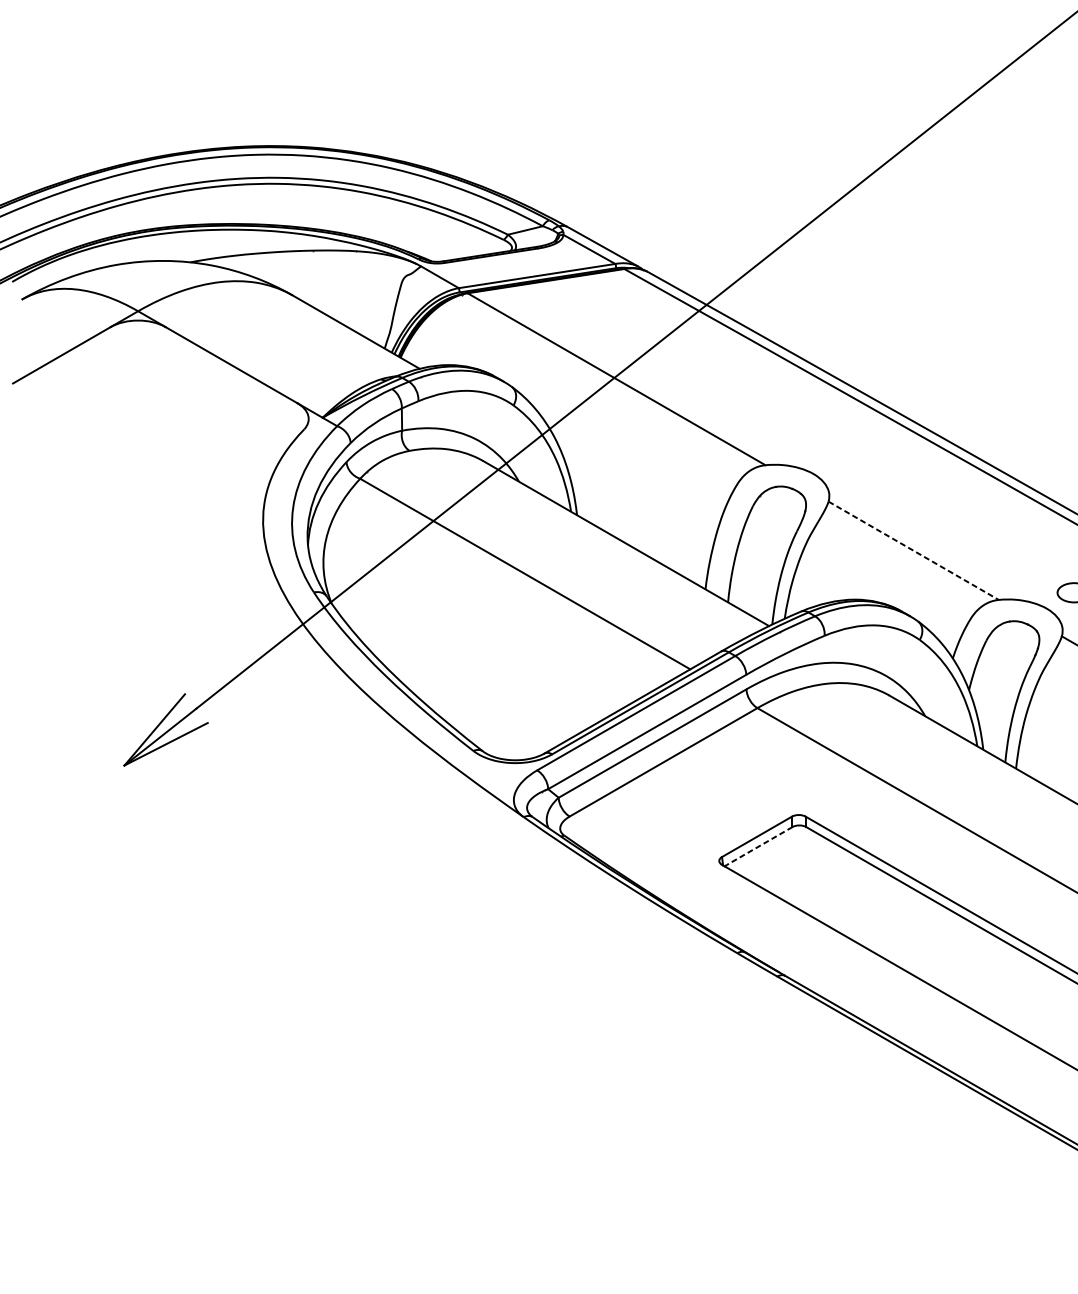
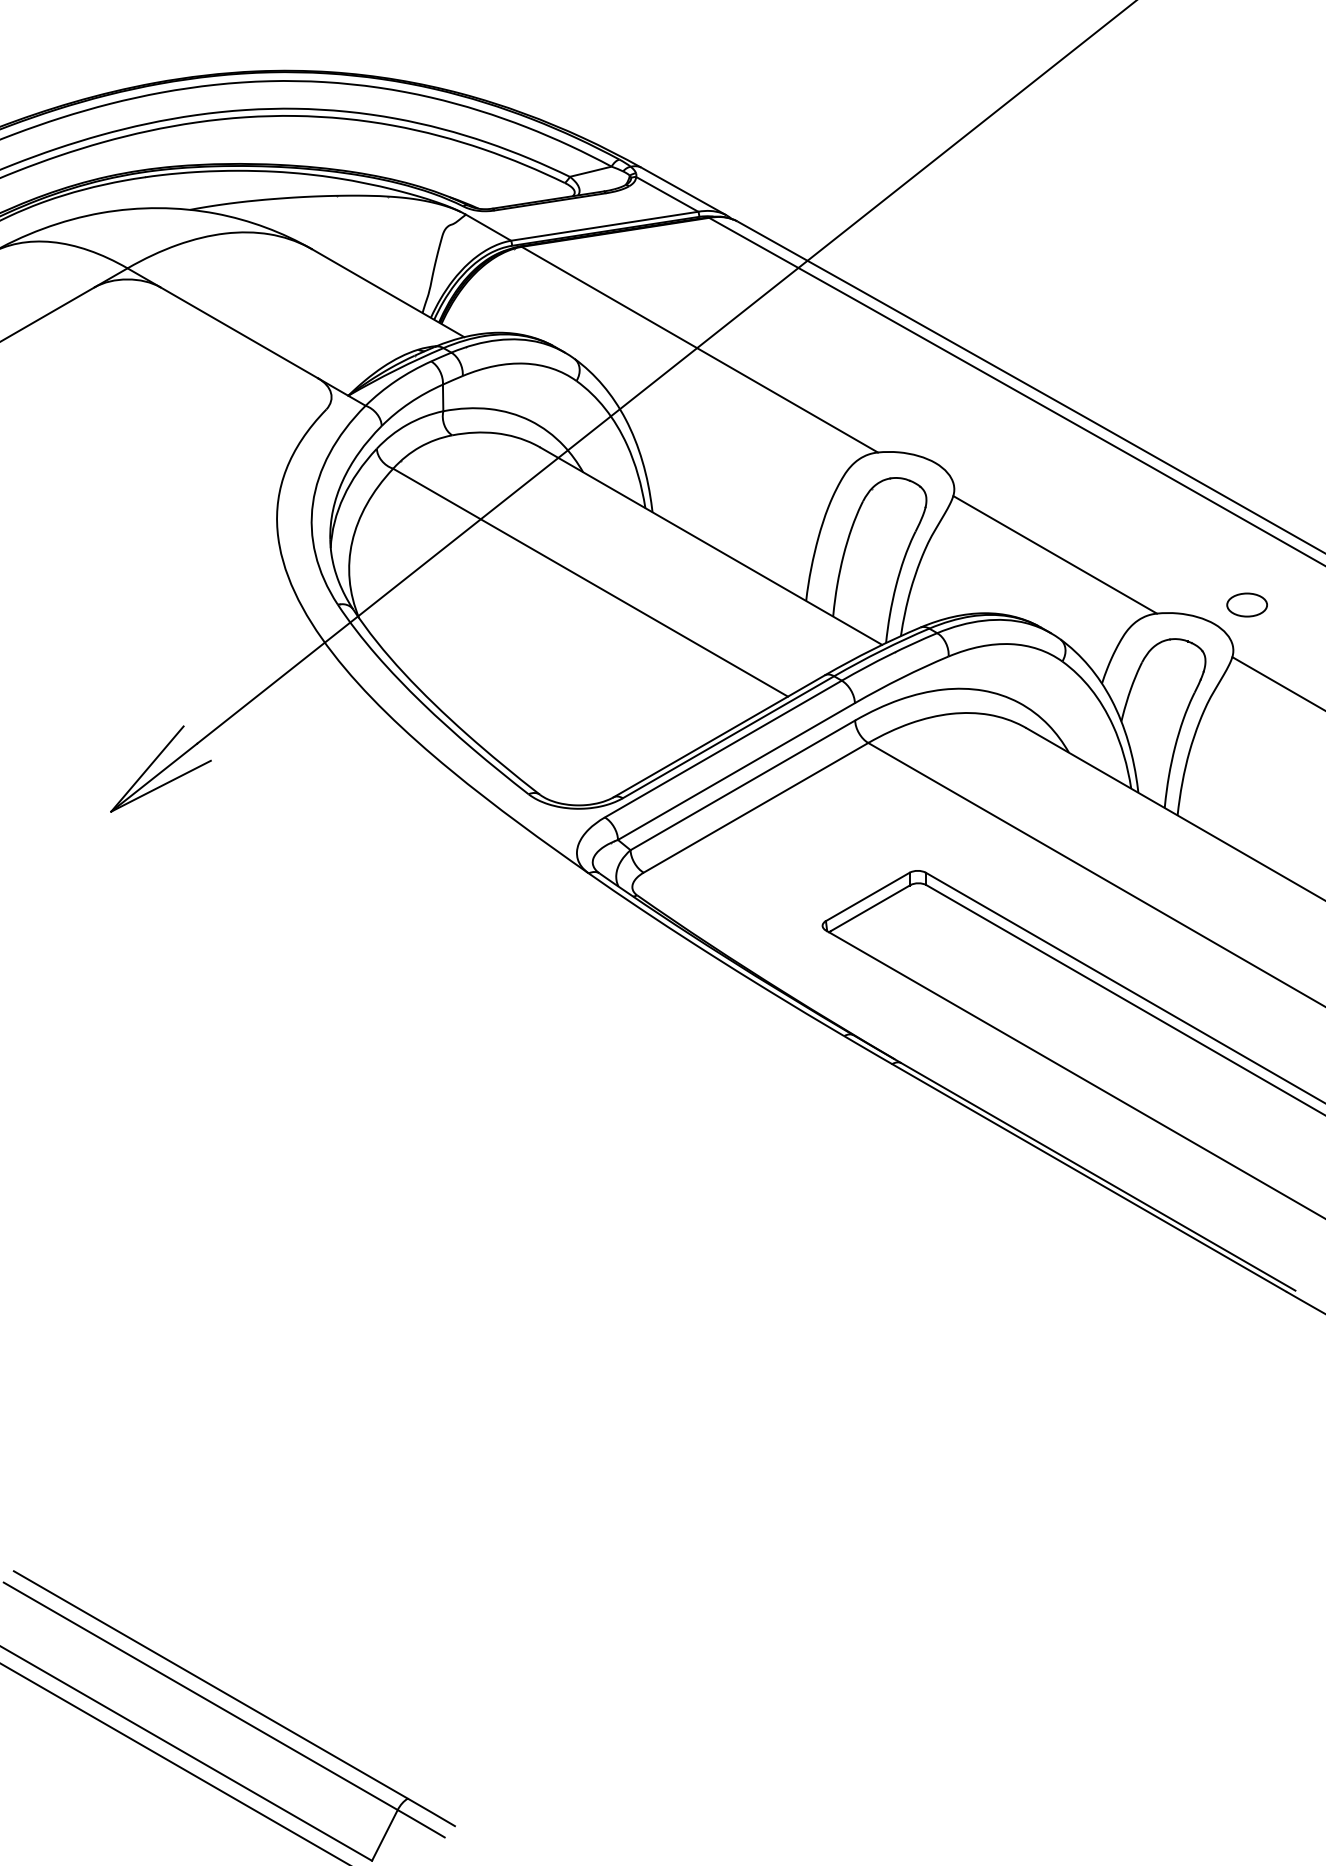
line: (913, 550) -> (1055, 554), dashed -> solid
line: (759, 846) -> (870, 908), dashed -> solid

